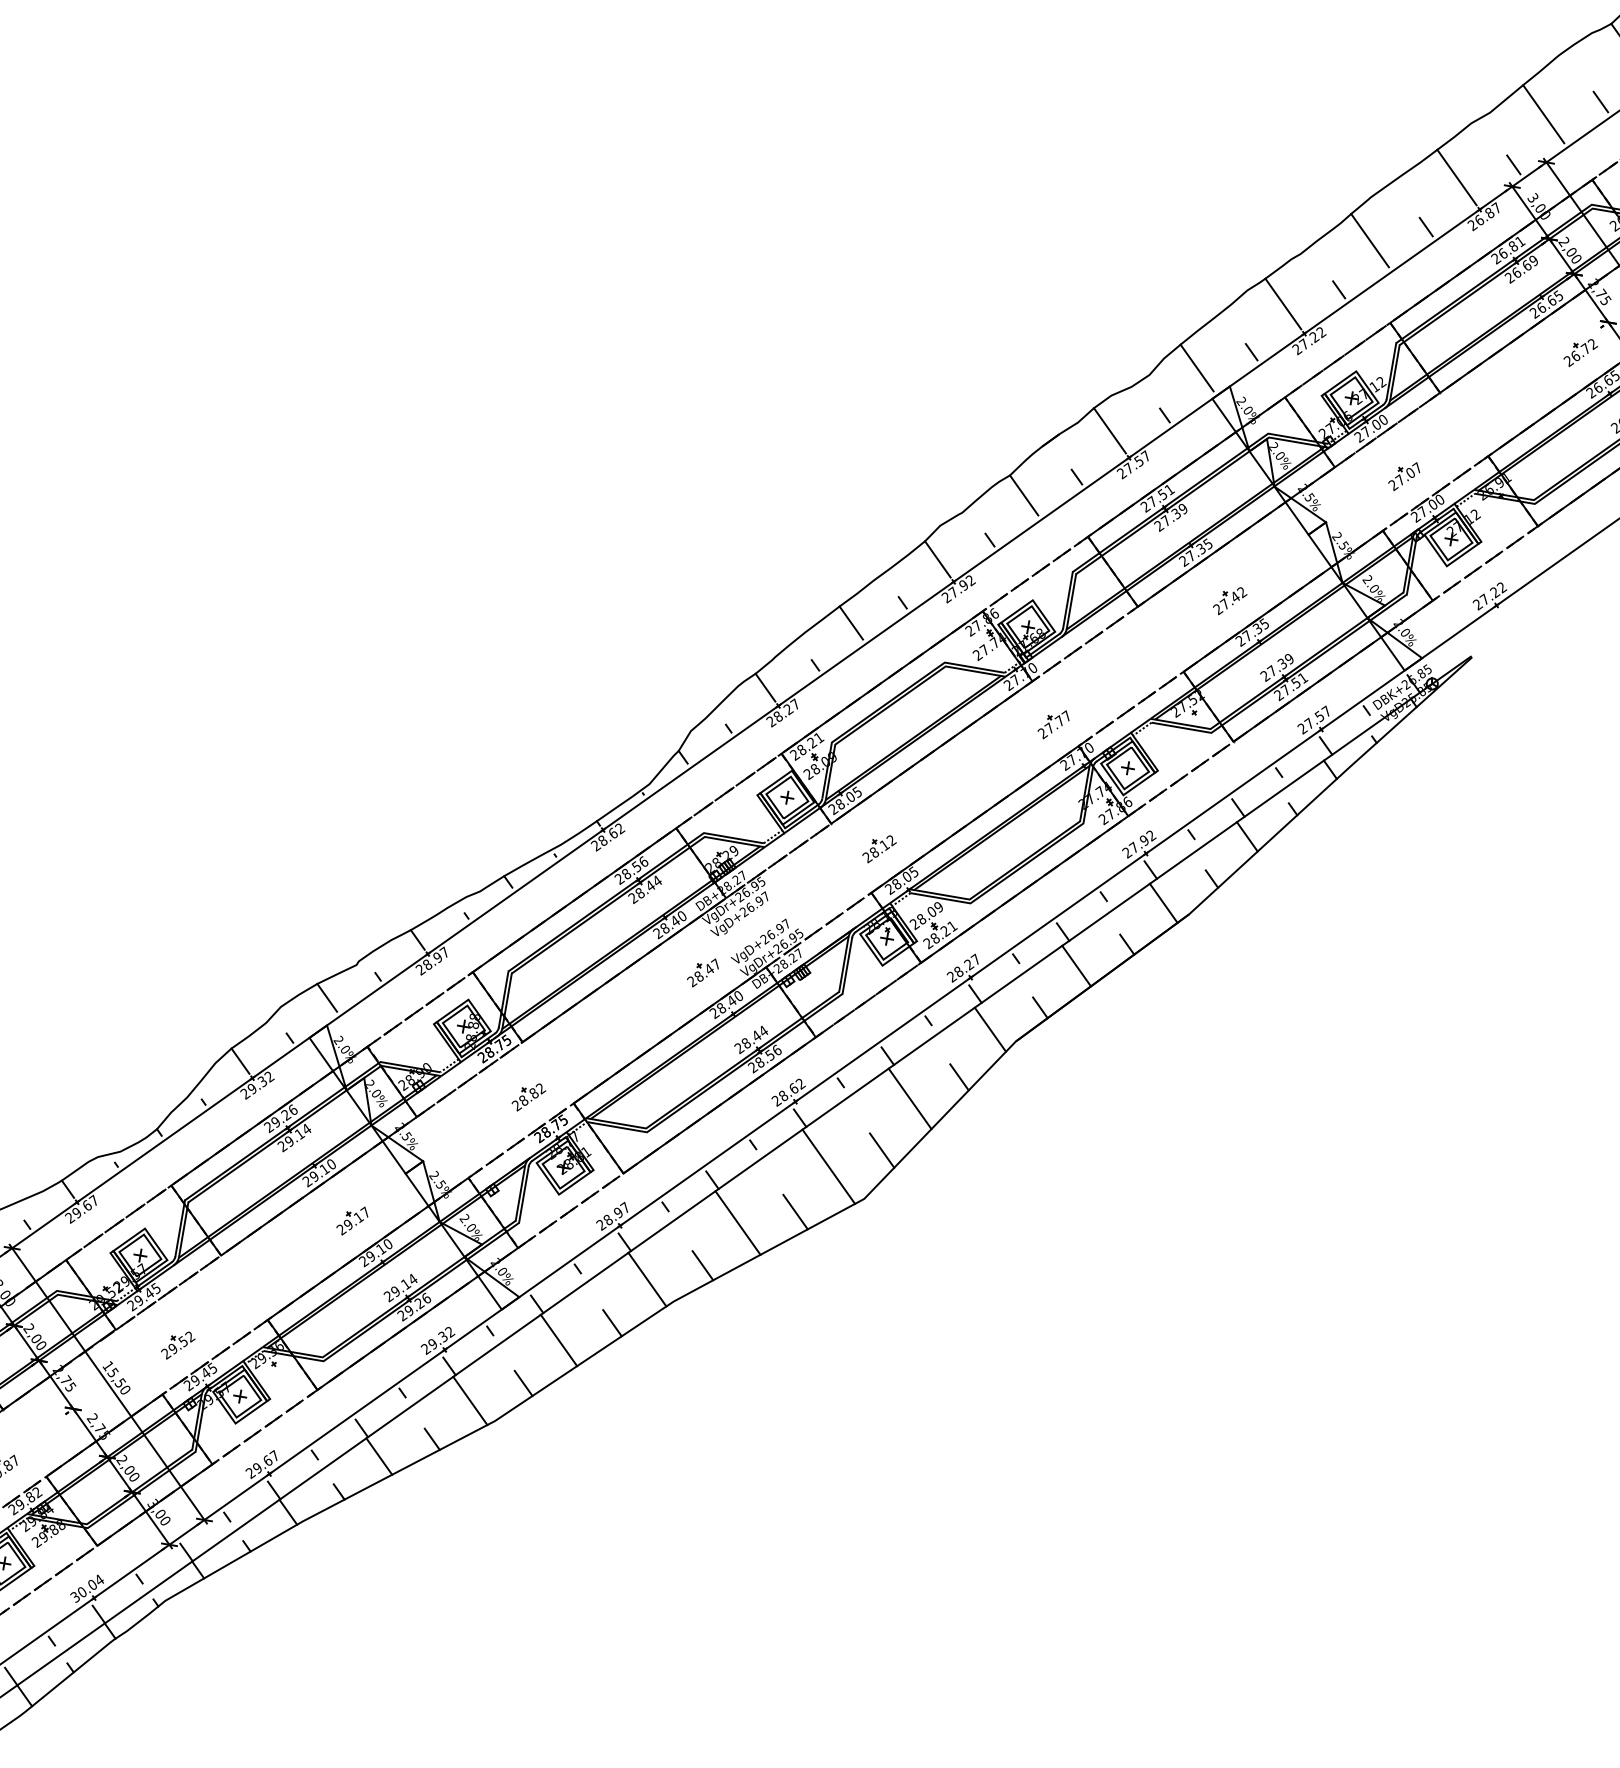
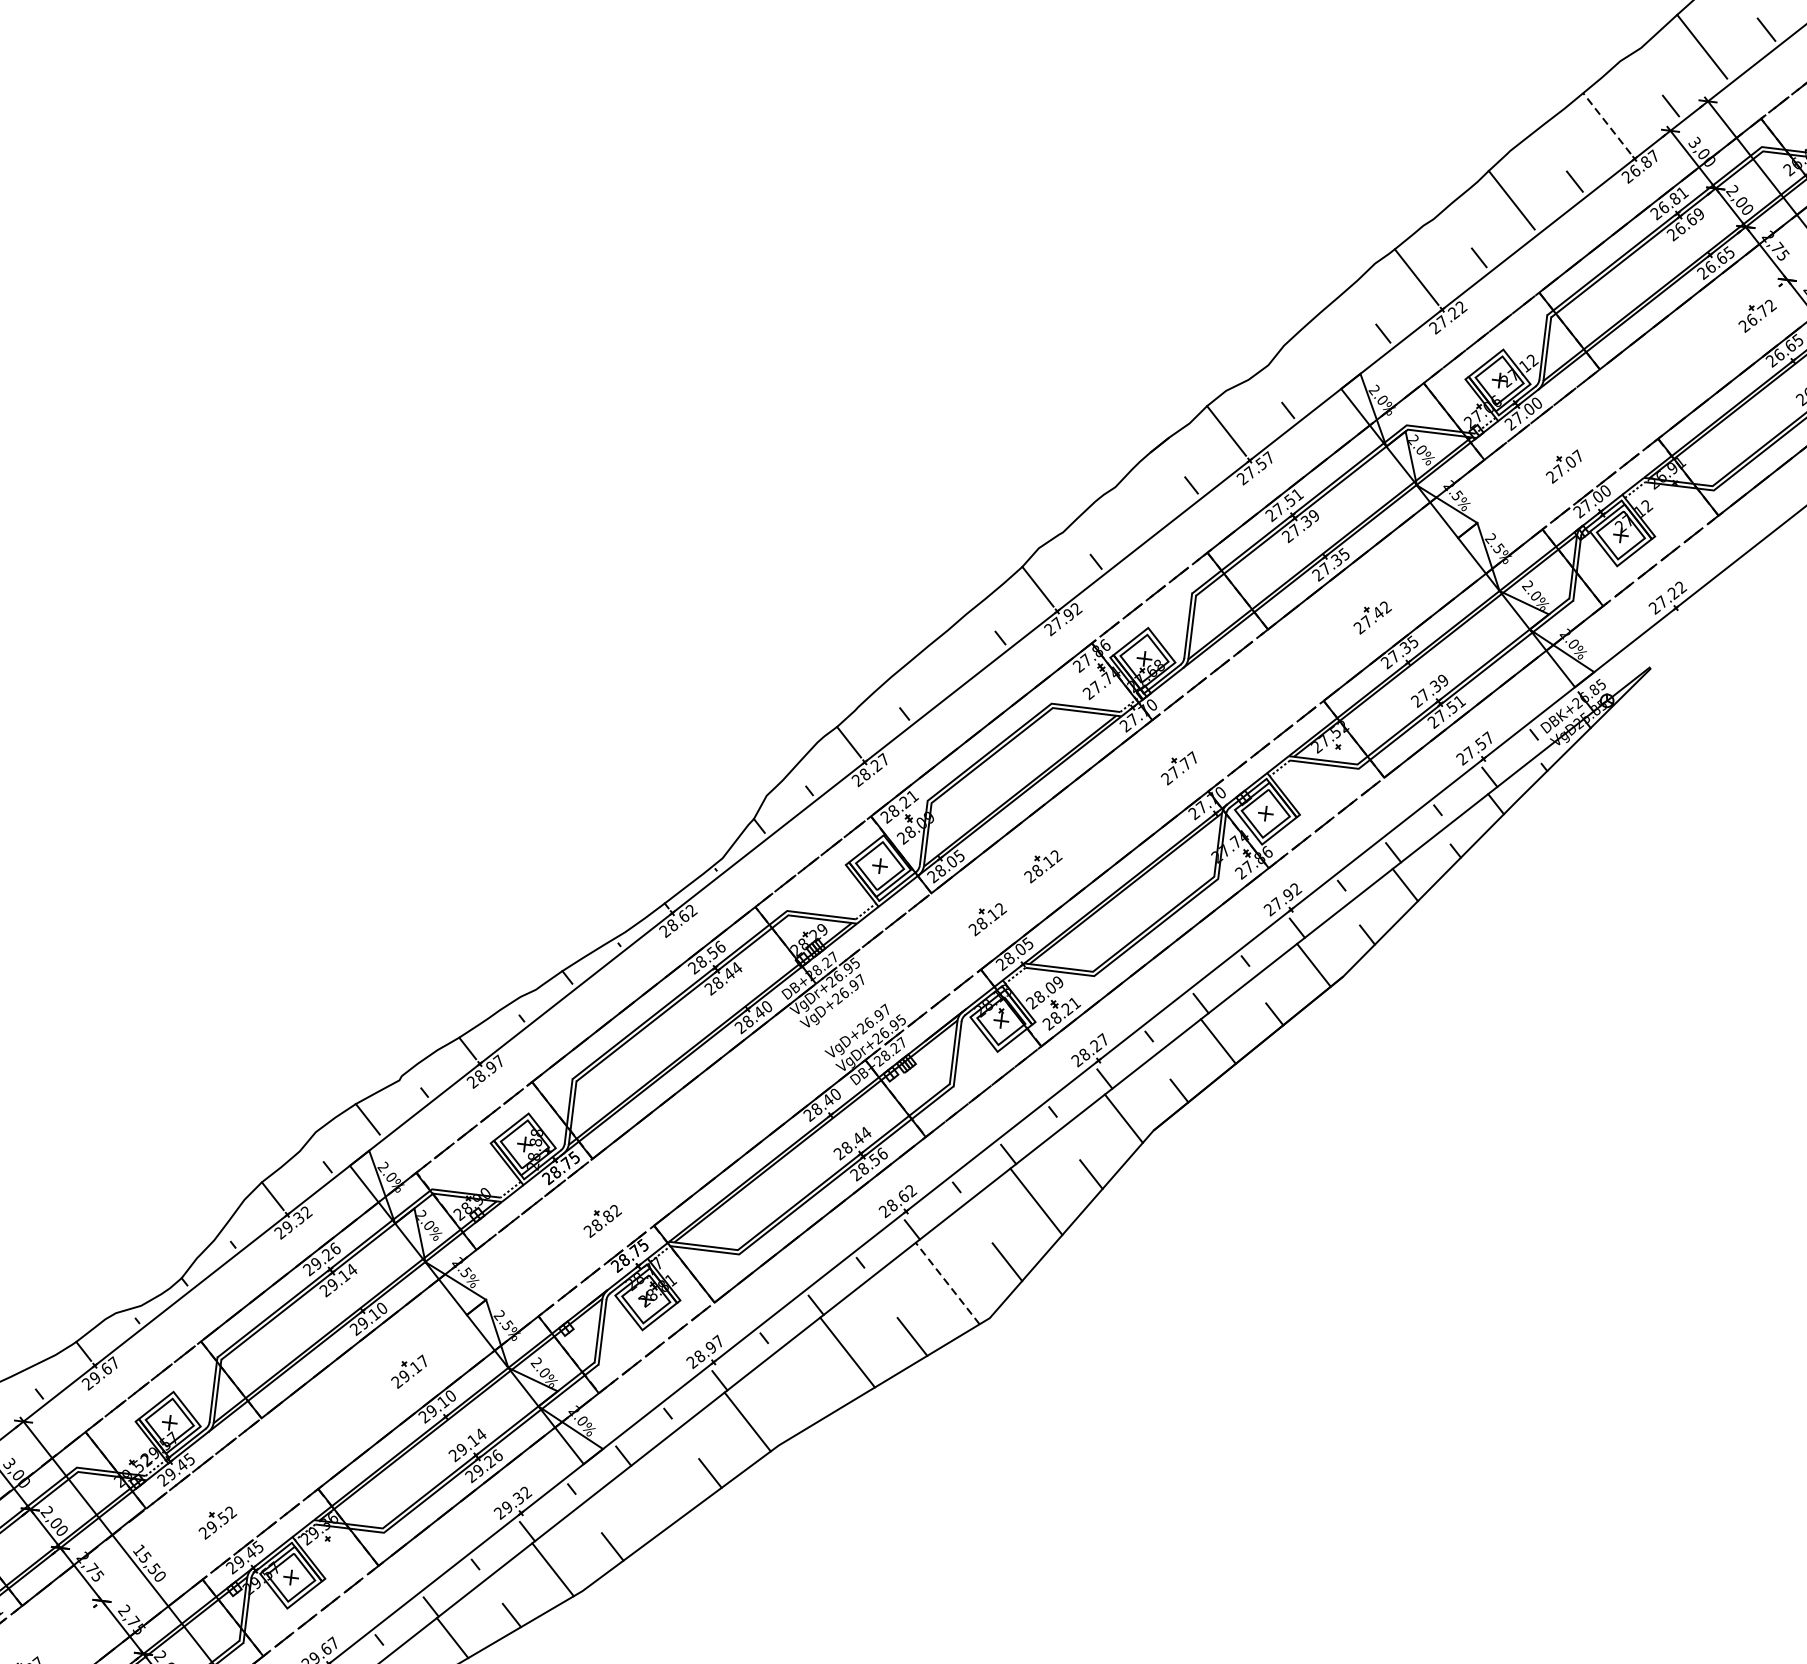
line: (1456, 177) -> (1606, 123), solid -> dashed
line: (1196, 367) -> (1321, 354), removed
line: (1024, 495) -> (1132, 509), removed
line: (851, 622) -> (943, 663), removed
part: (930, 805) -> (1043, 867), added
part: (702, 972) -> (793, 1069), removed
line: (828, 1166) -> (947, 1283), solid -> dashed
line: (702, 1265) -> (809, 1402), removed
line: (558, 1340) -> (649, 1496), removed

